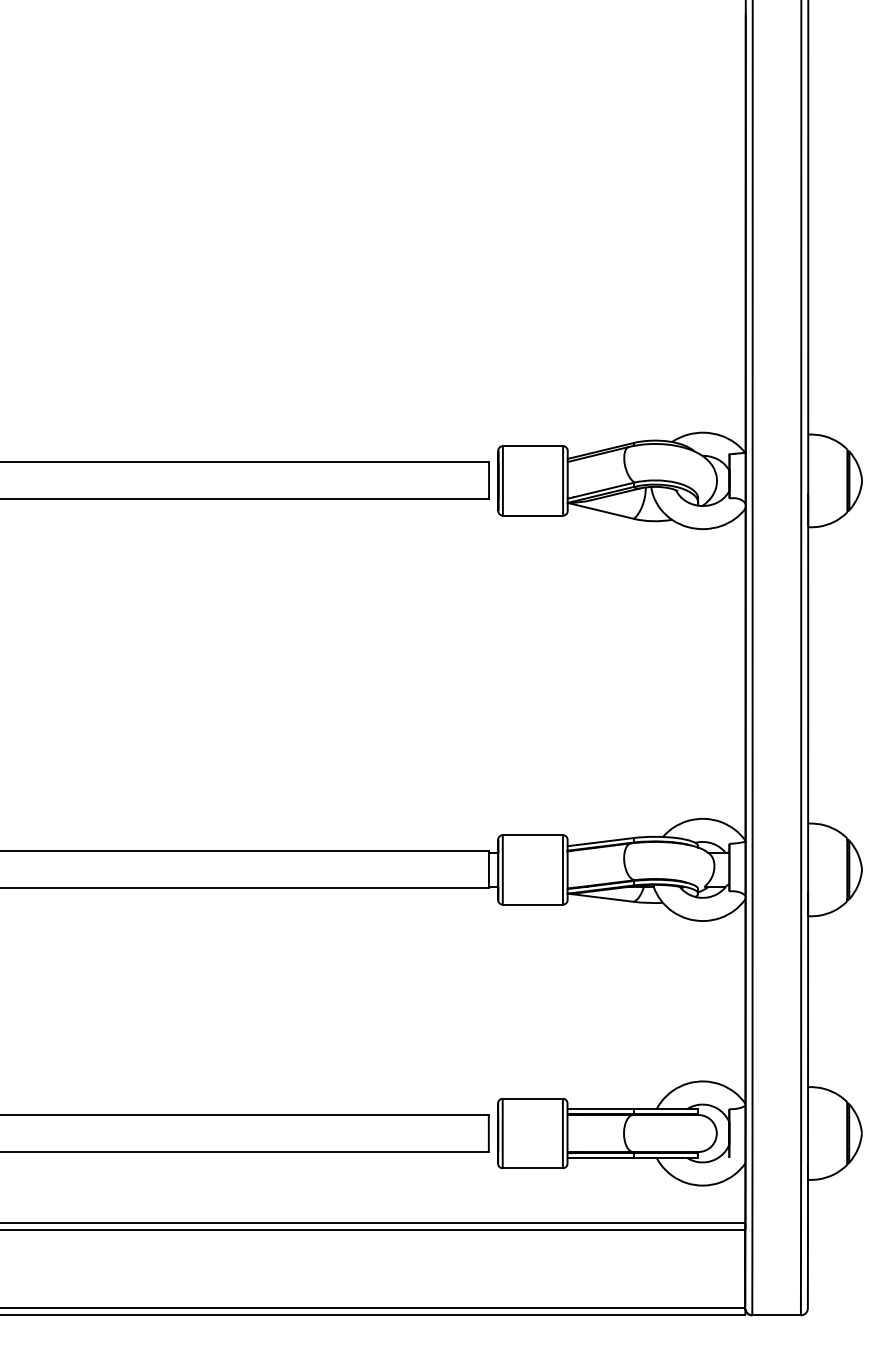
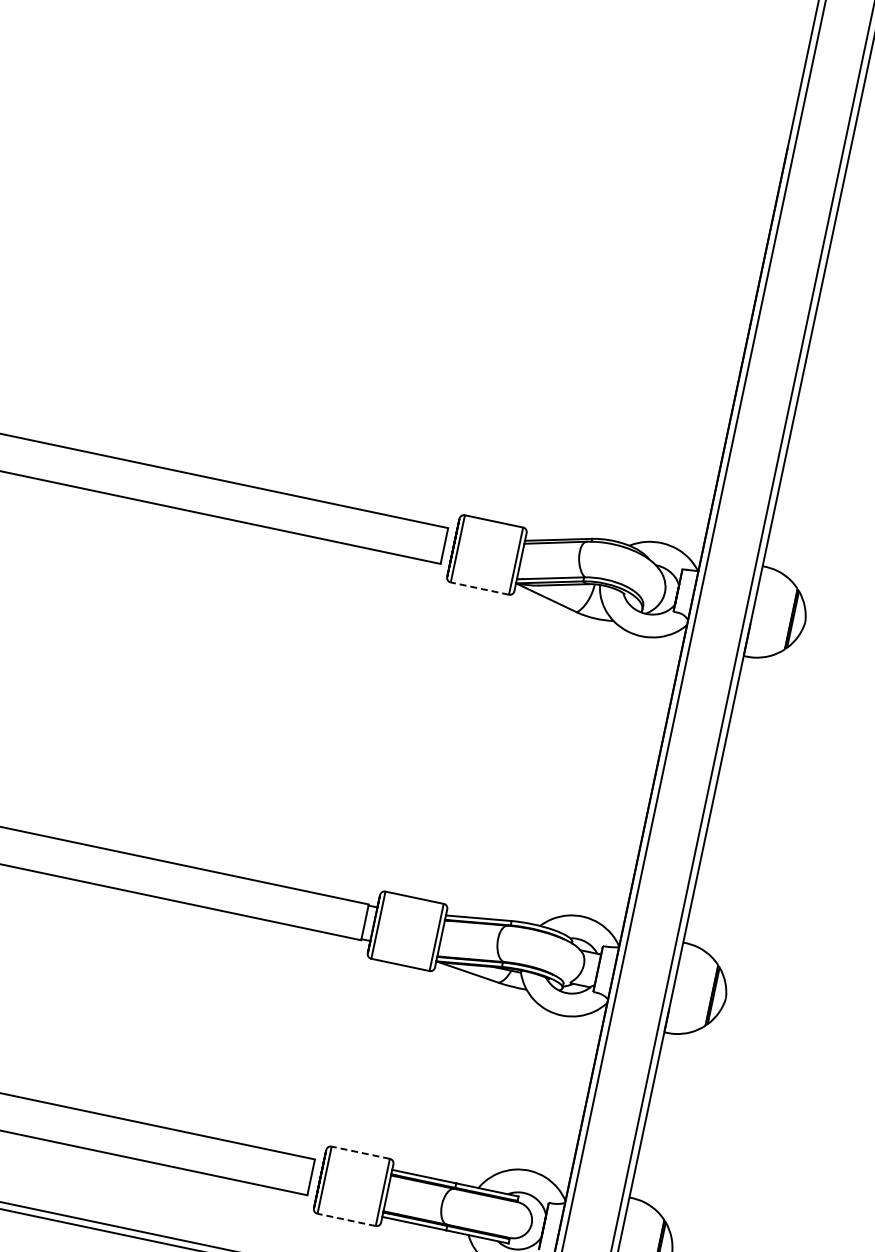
line: (532, 515) -> (479, 588), solid -> dashed
line: (532, 1098) -> (360, 1152), solid -> dashed
line: (532, 1168) -> (346, 1220), solid -> dashed

